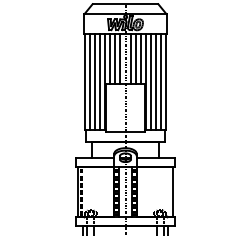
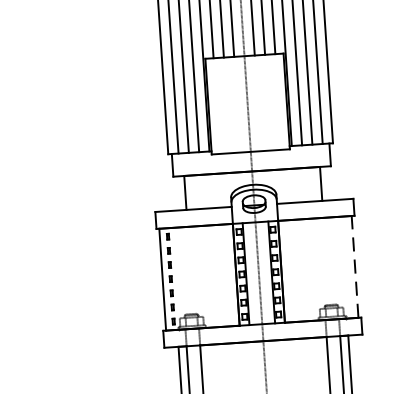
line: (173, 191) -> (355, 265), solid -> dashed

